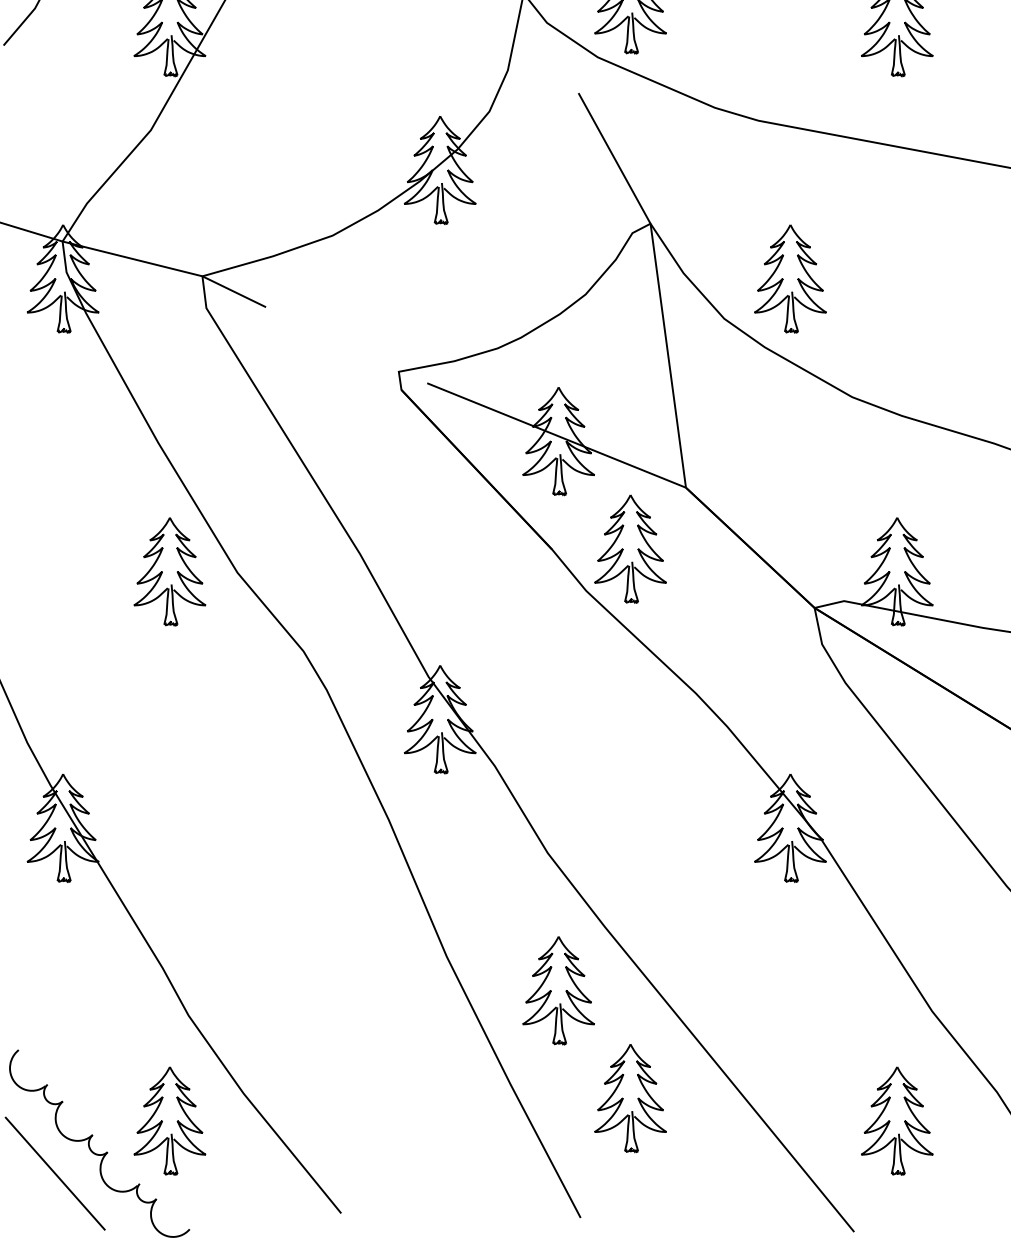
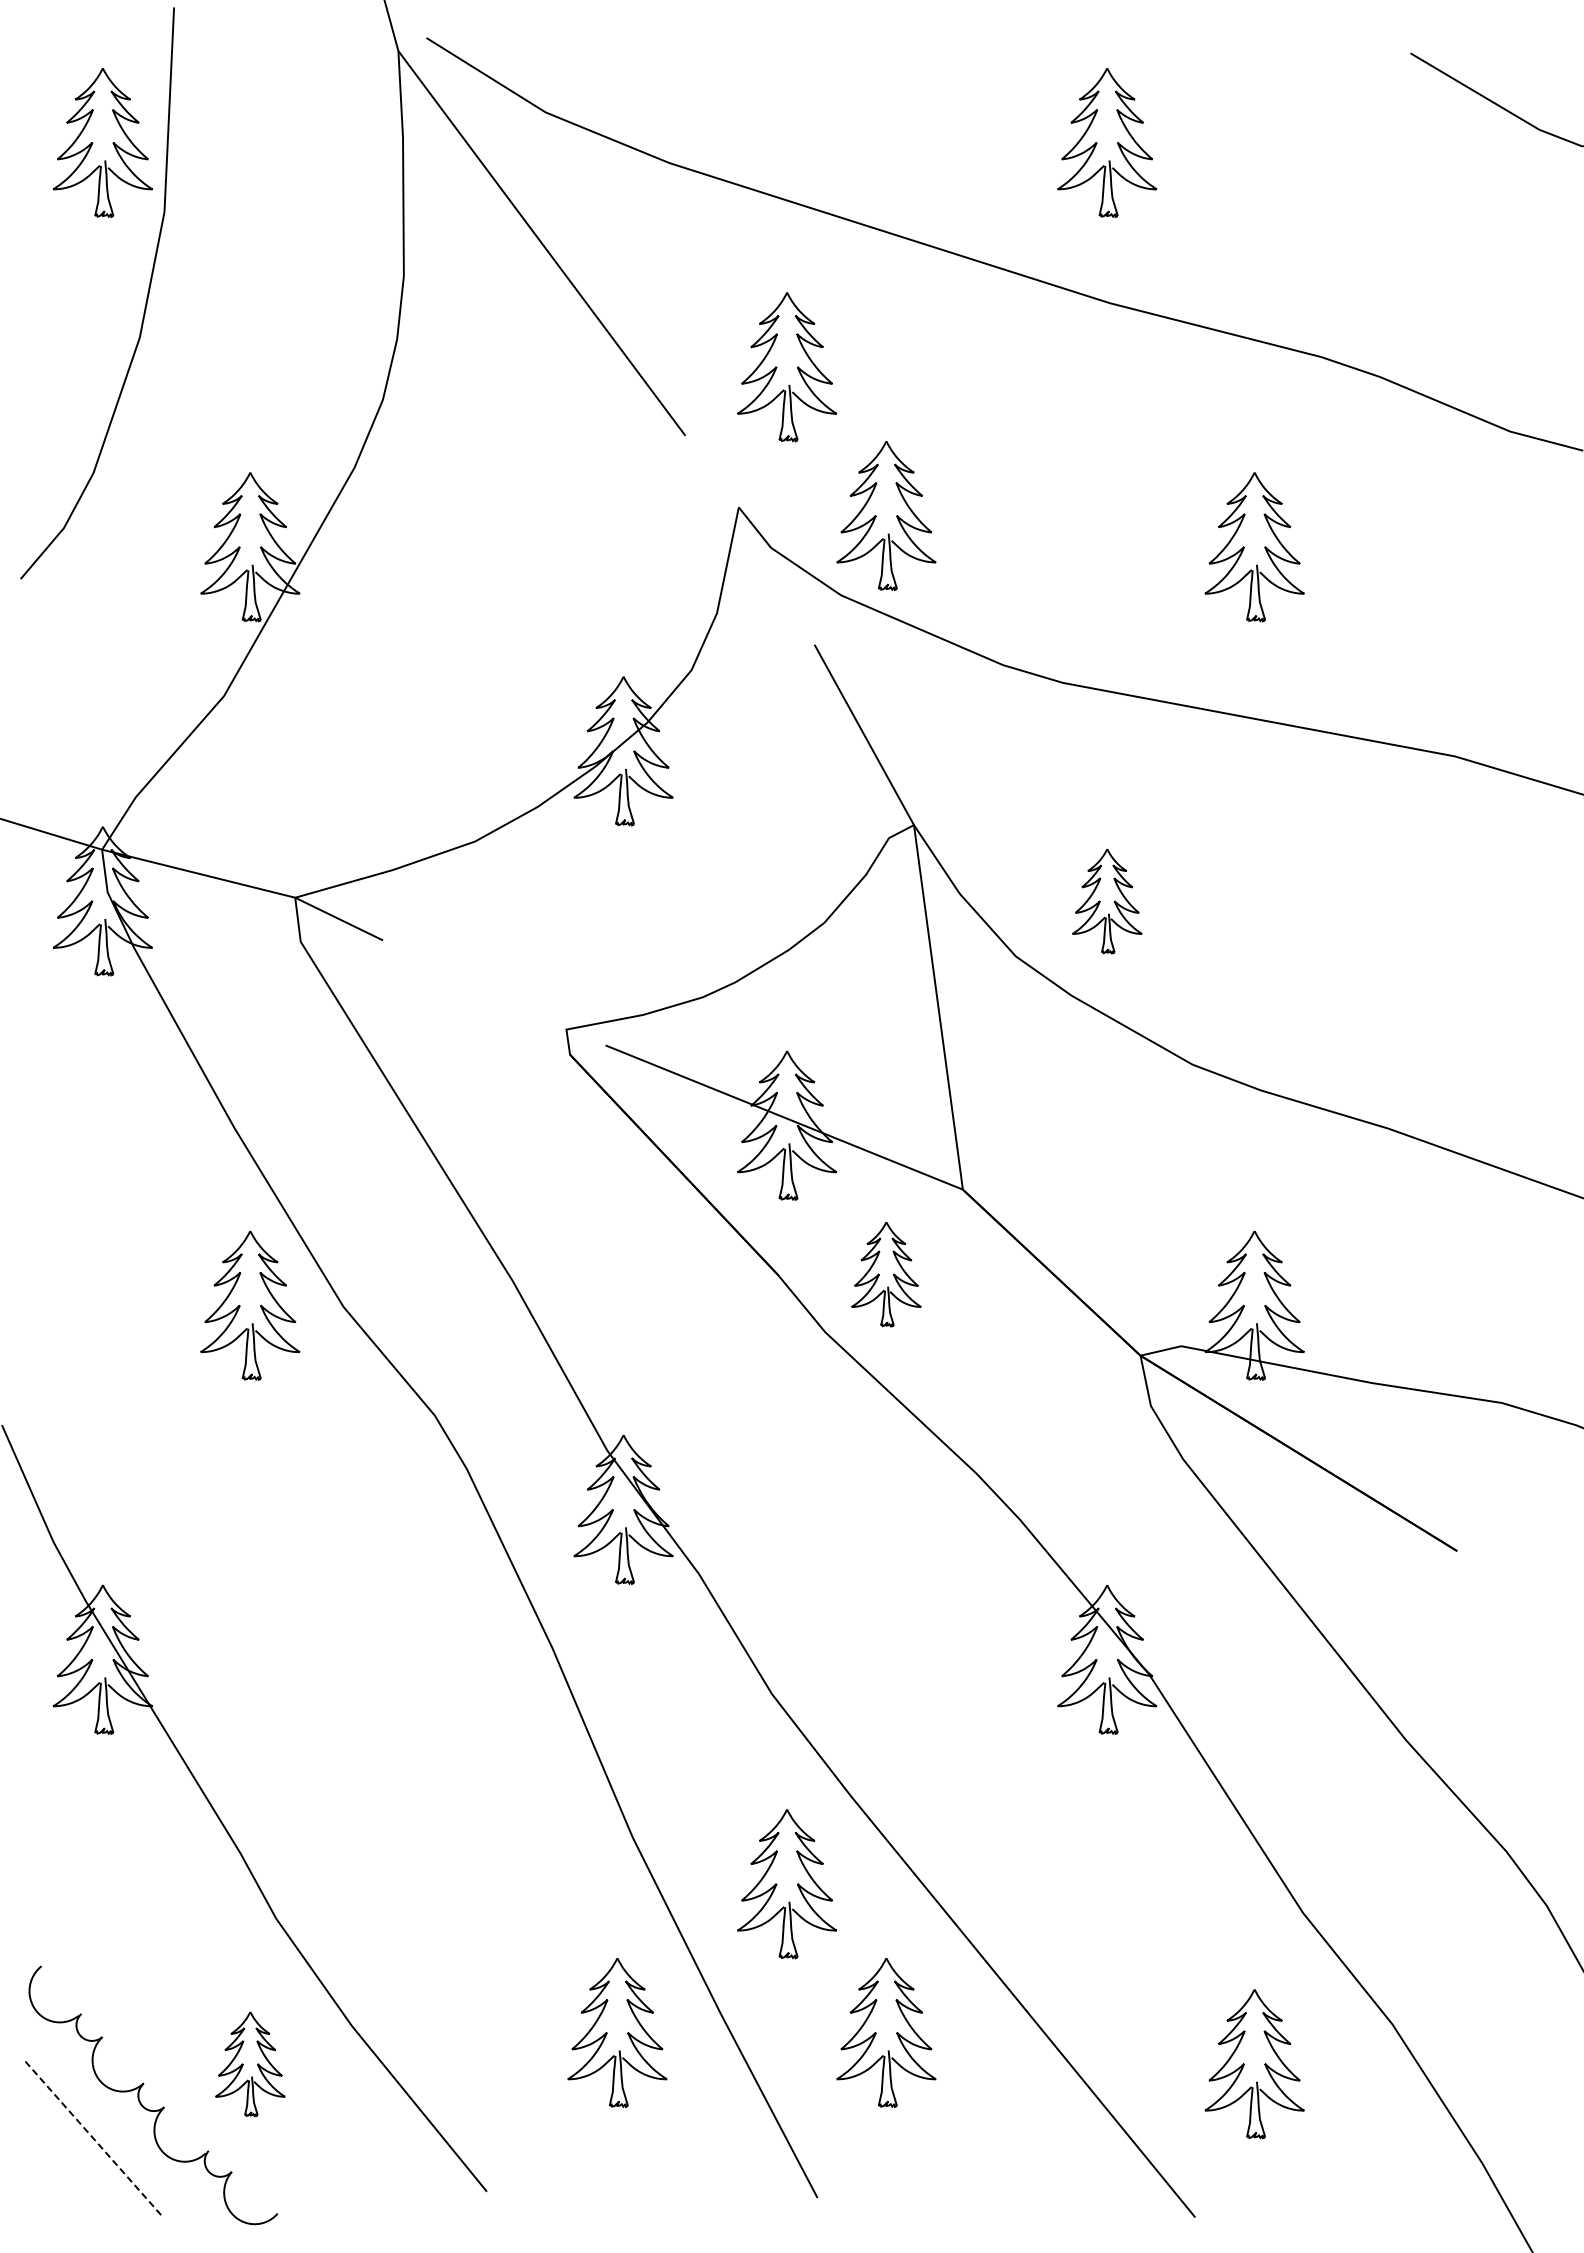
part: (790, 279) -> (1107, 901), size x0.7
part: (630, 549) -> (886, 1274), size x0.7
part: (435, 1098) -> (617, 2033), added
part: (170, 1121) -> (250, 2064), size x0.7
line: (54, 1173) -> (91, 2136), solid -> dashed

